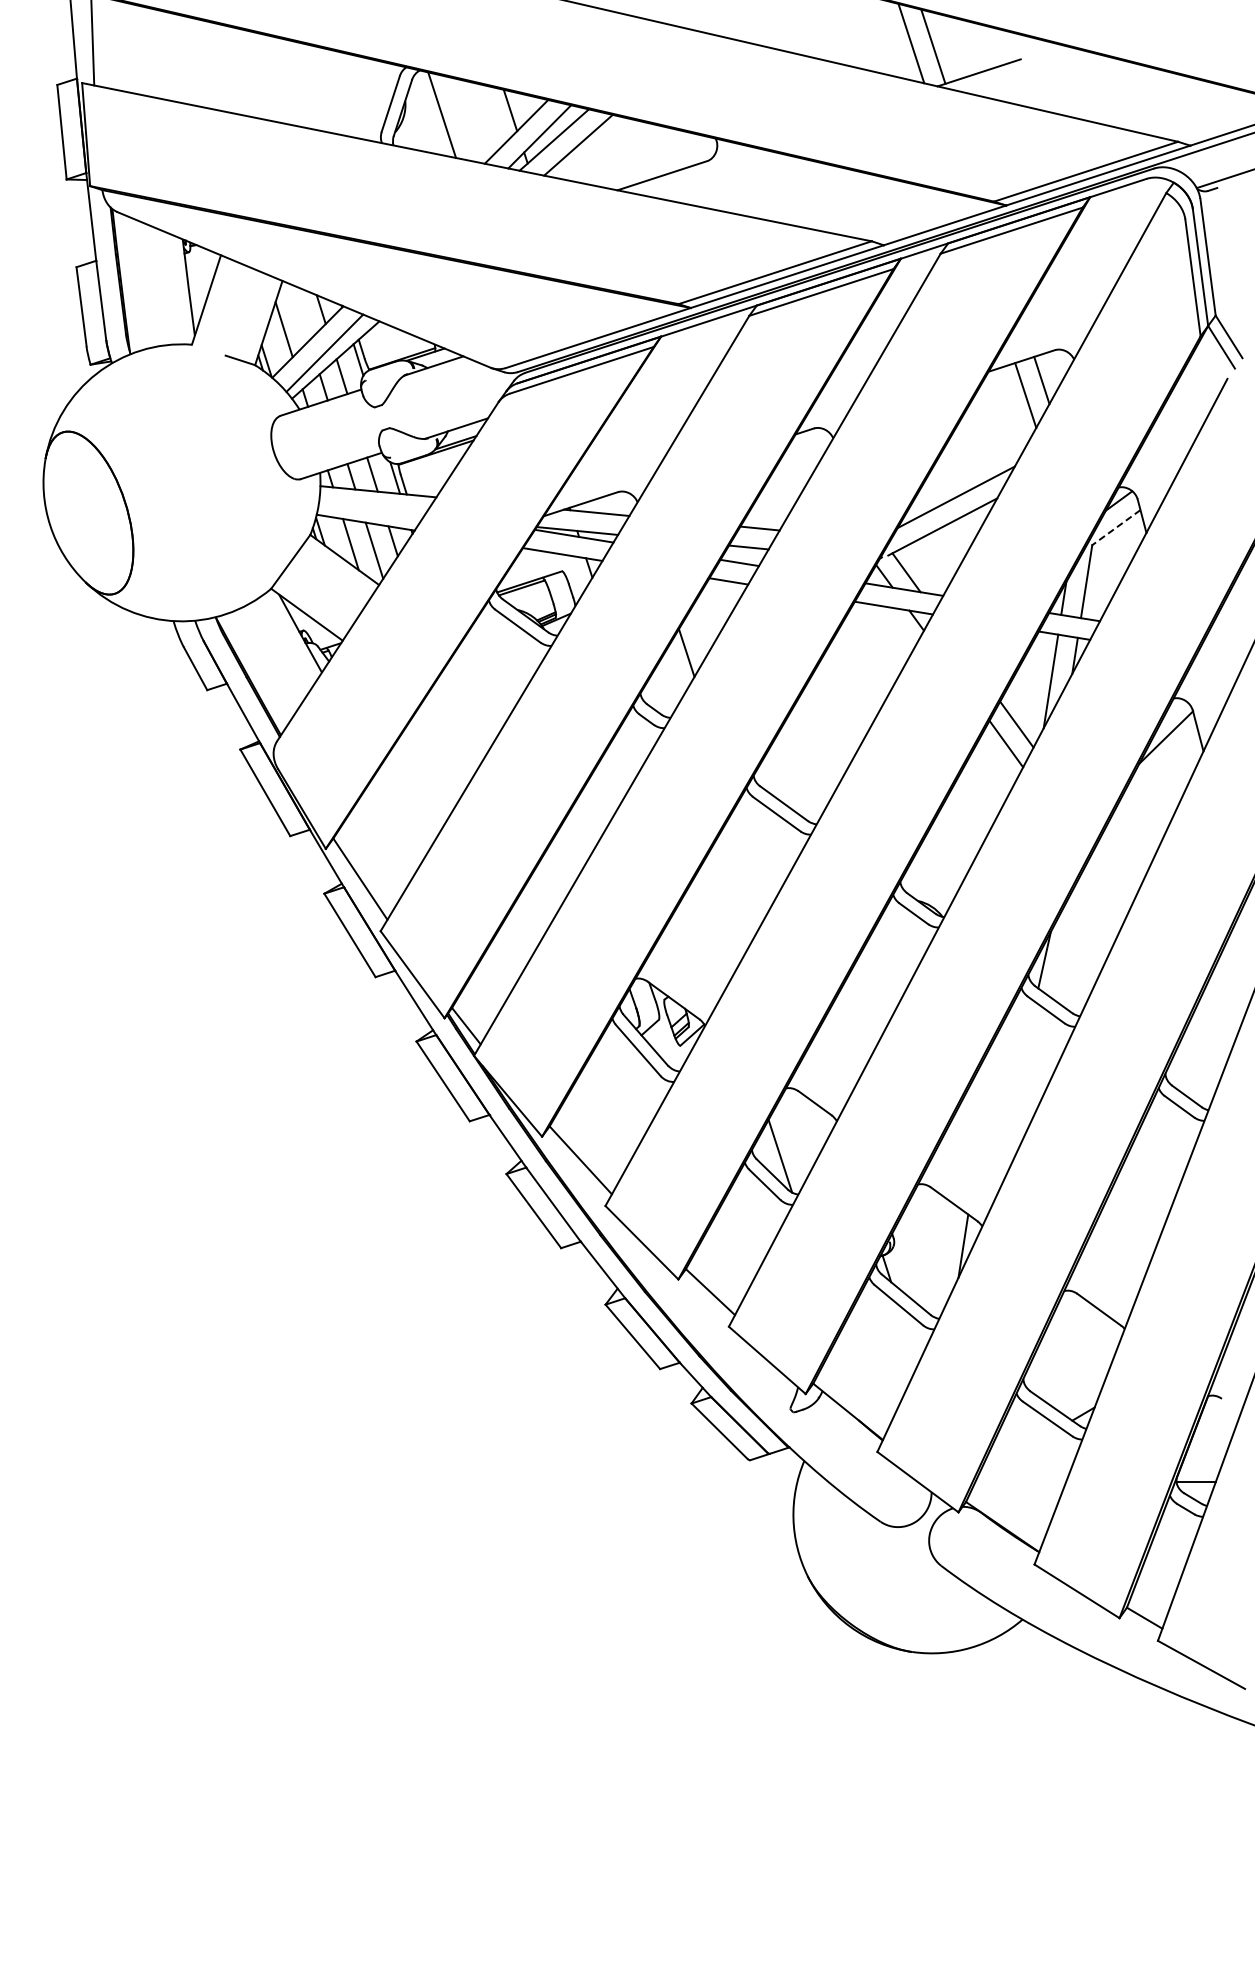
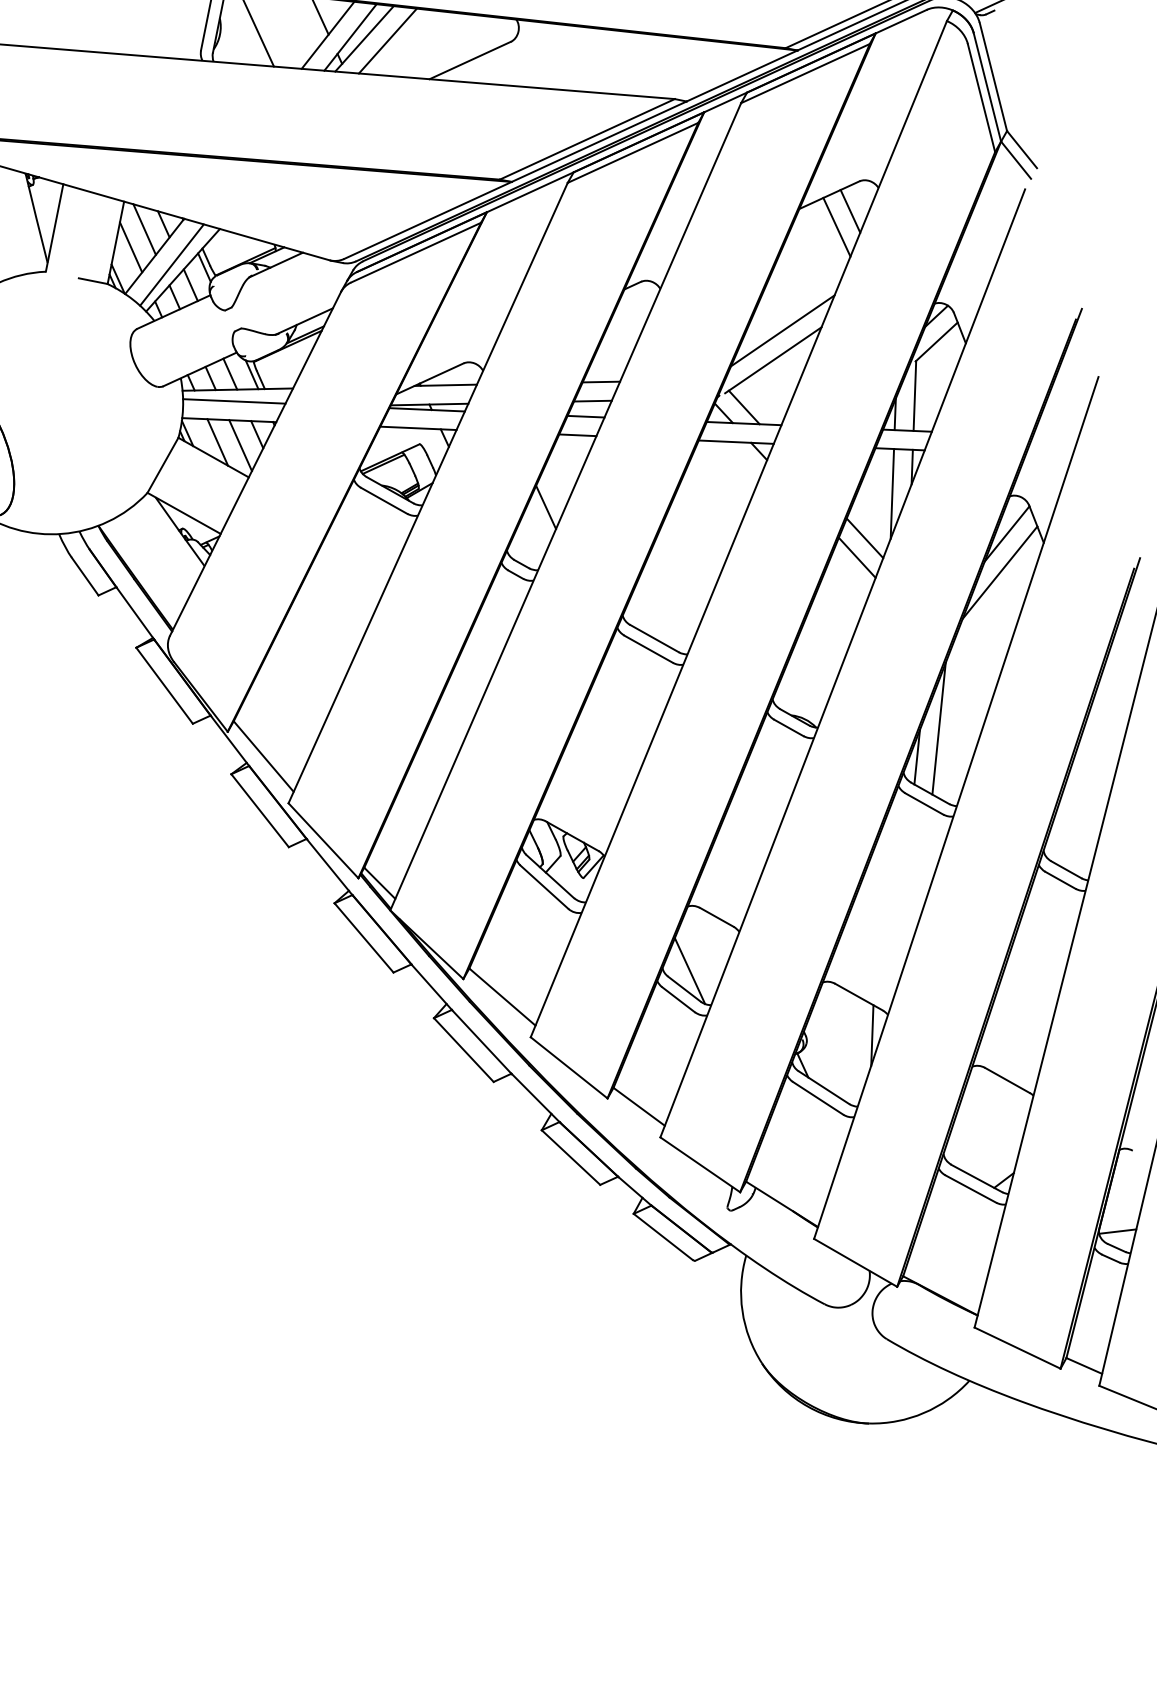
line: (300, 312) -> (144, 229), added
line: (372, 503) -> (233, 401), added
line: (1115, 528) -> (936, 342), dashed -> solid
line: (1153, 777) -> (999, 573), added
line: (1070, 933) -> (938, 729), added

